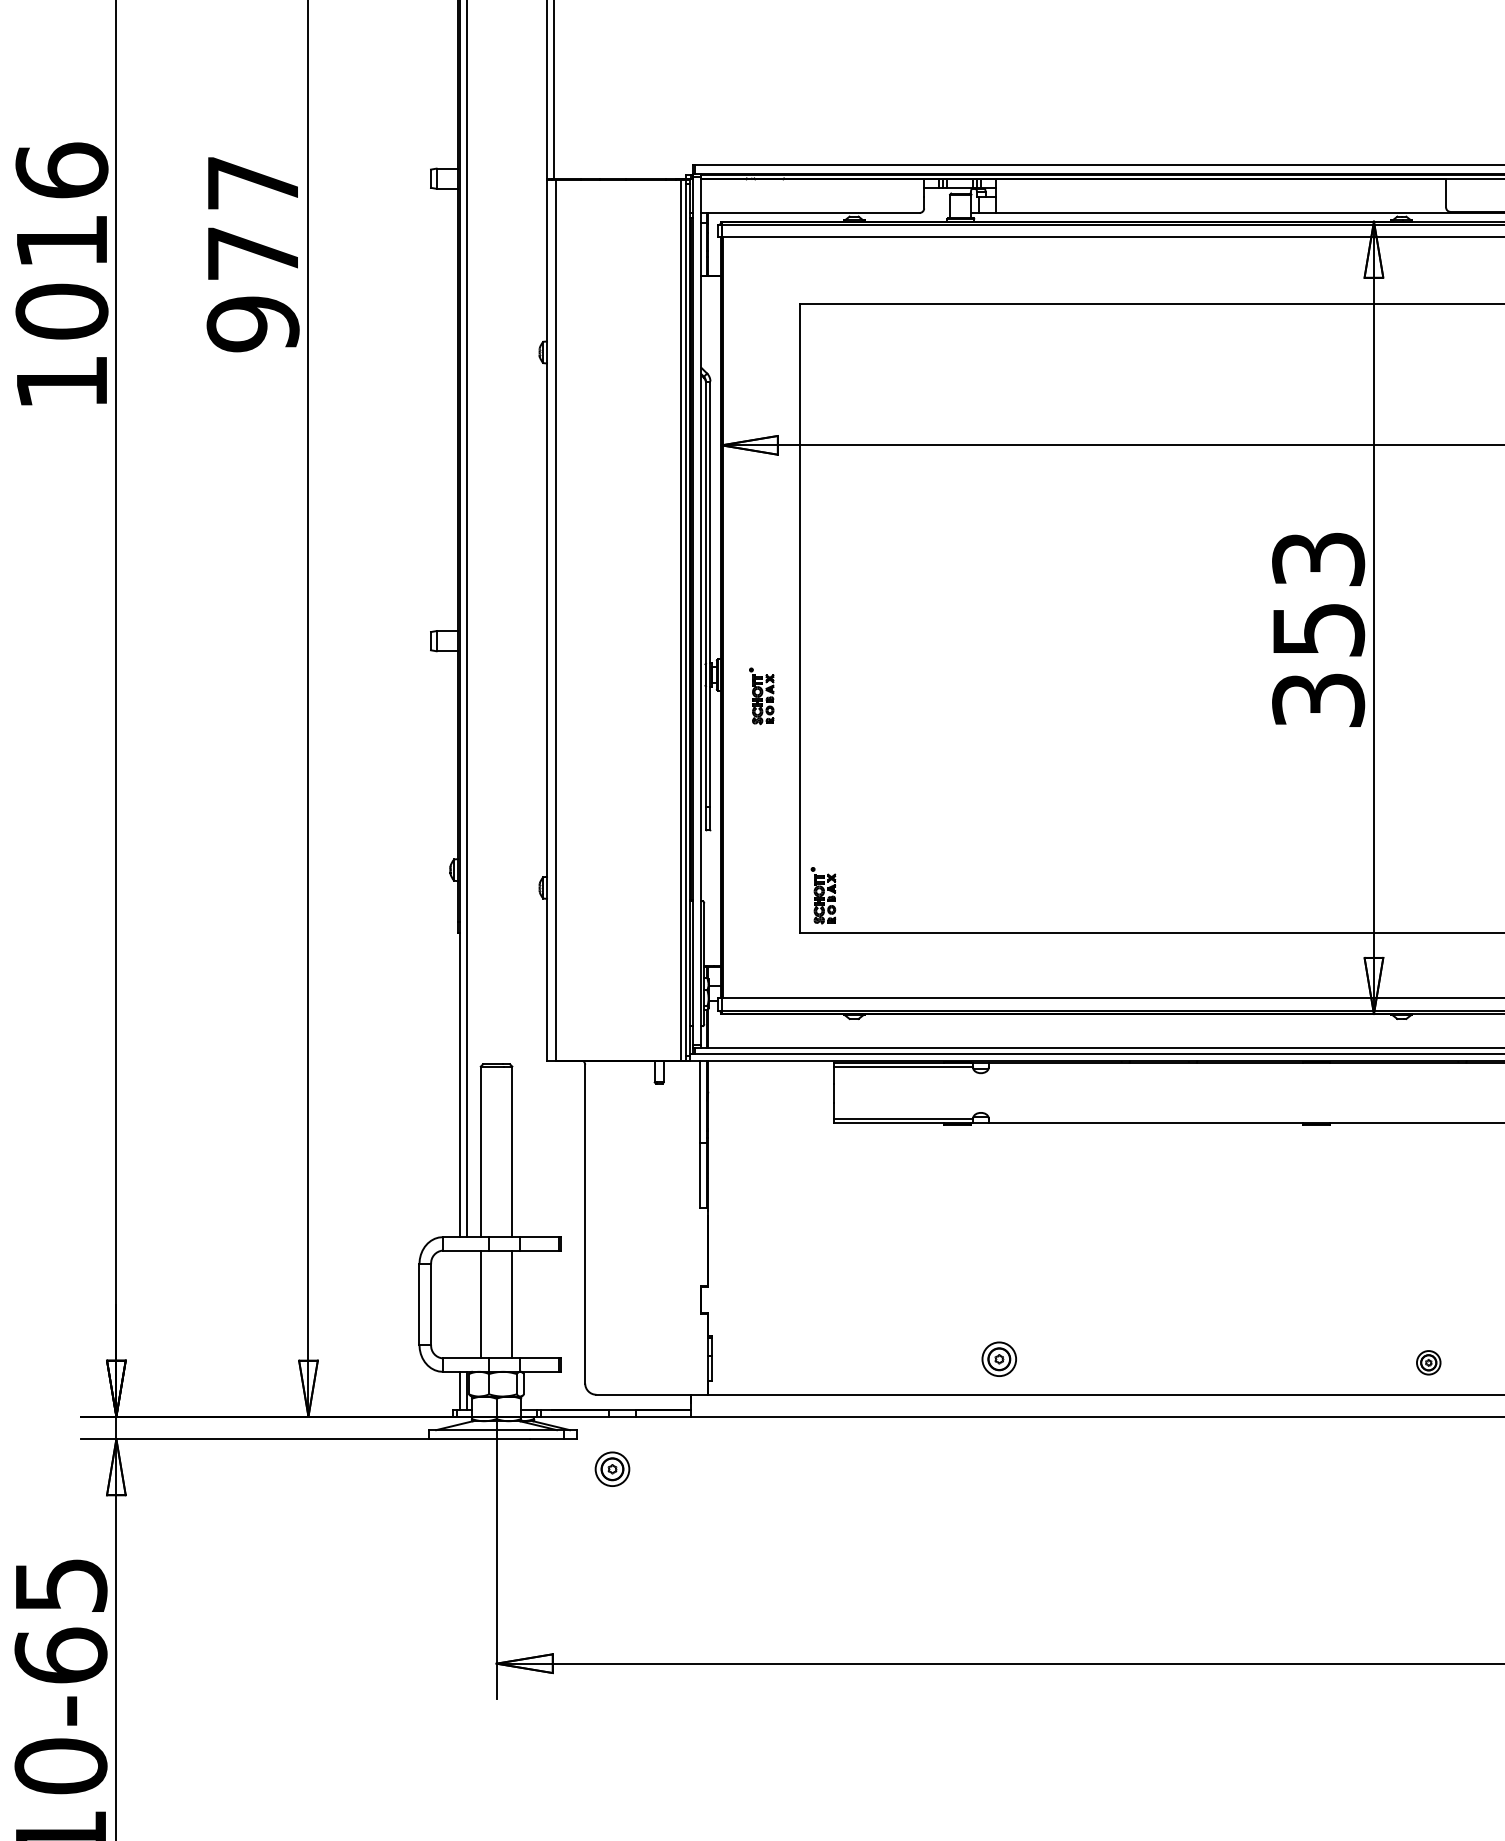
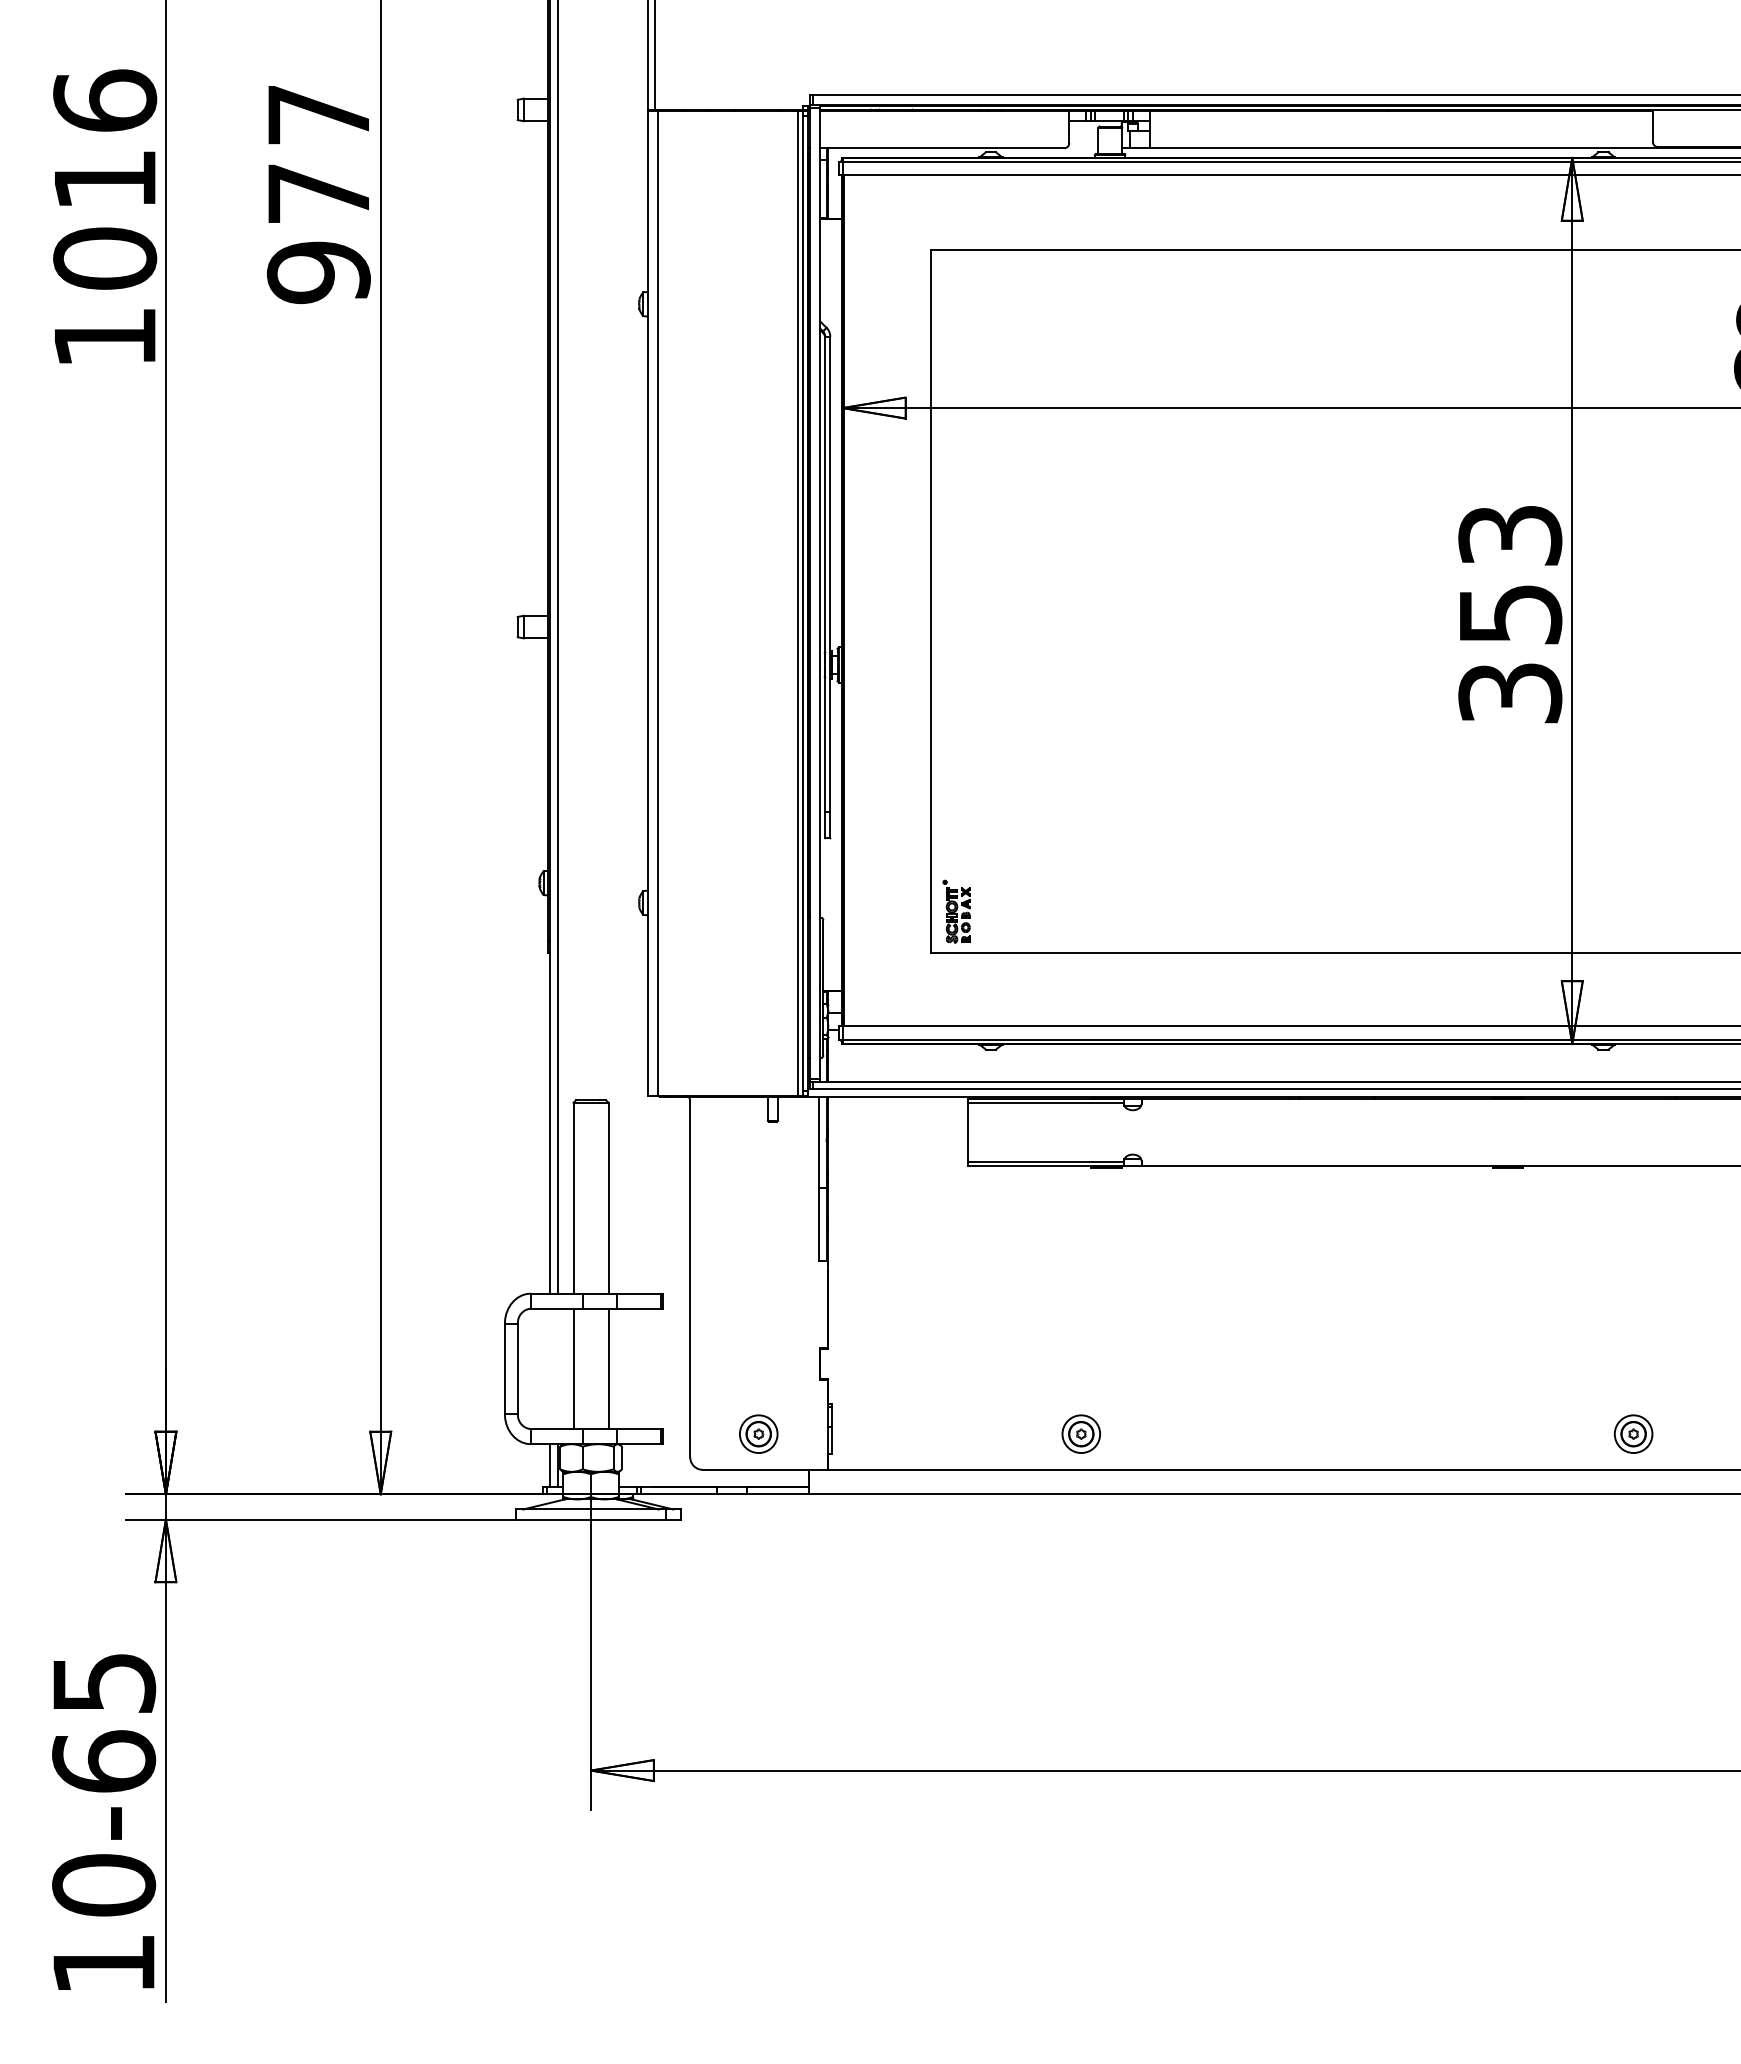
part: (761, 696) -> (887, 688), removed
part: (998, 1358) -> (1080, 1433), moved
part: (1428, 1362) -> (1633, 1433), size x1.43
part: (612, 1468) -> (758, 1433), moved

